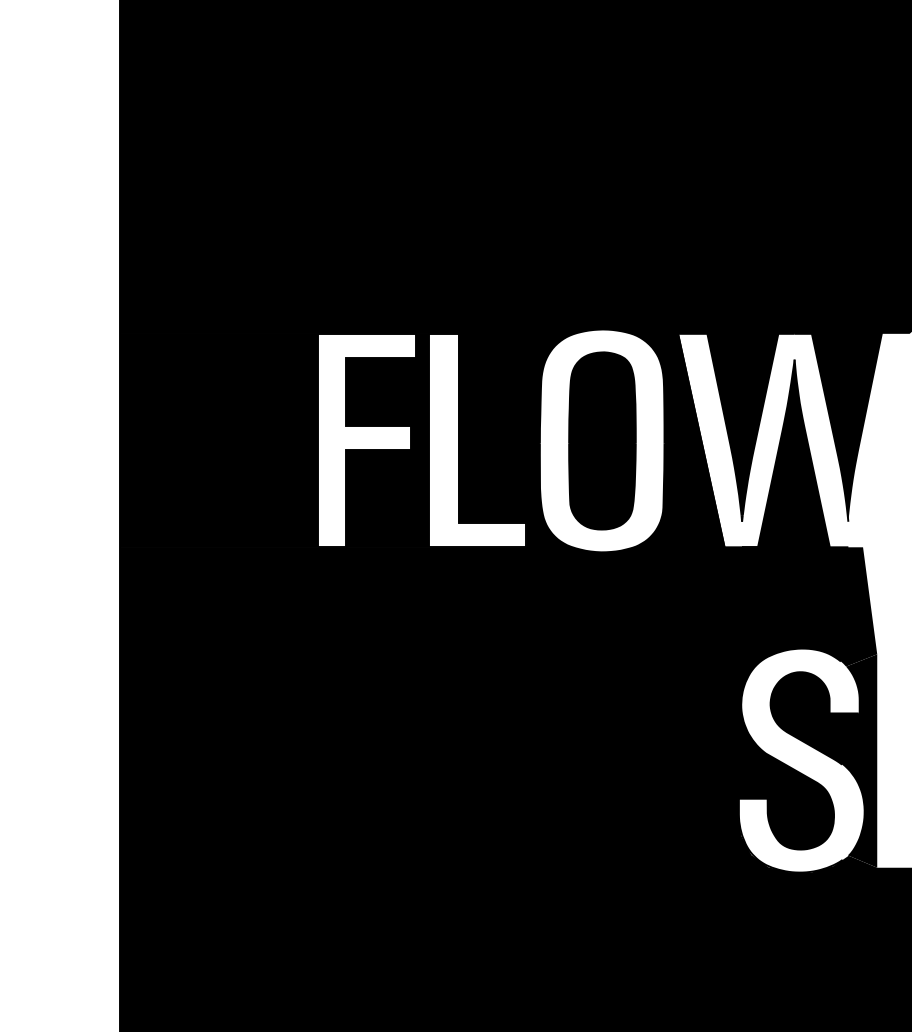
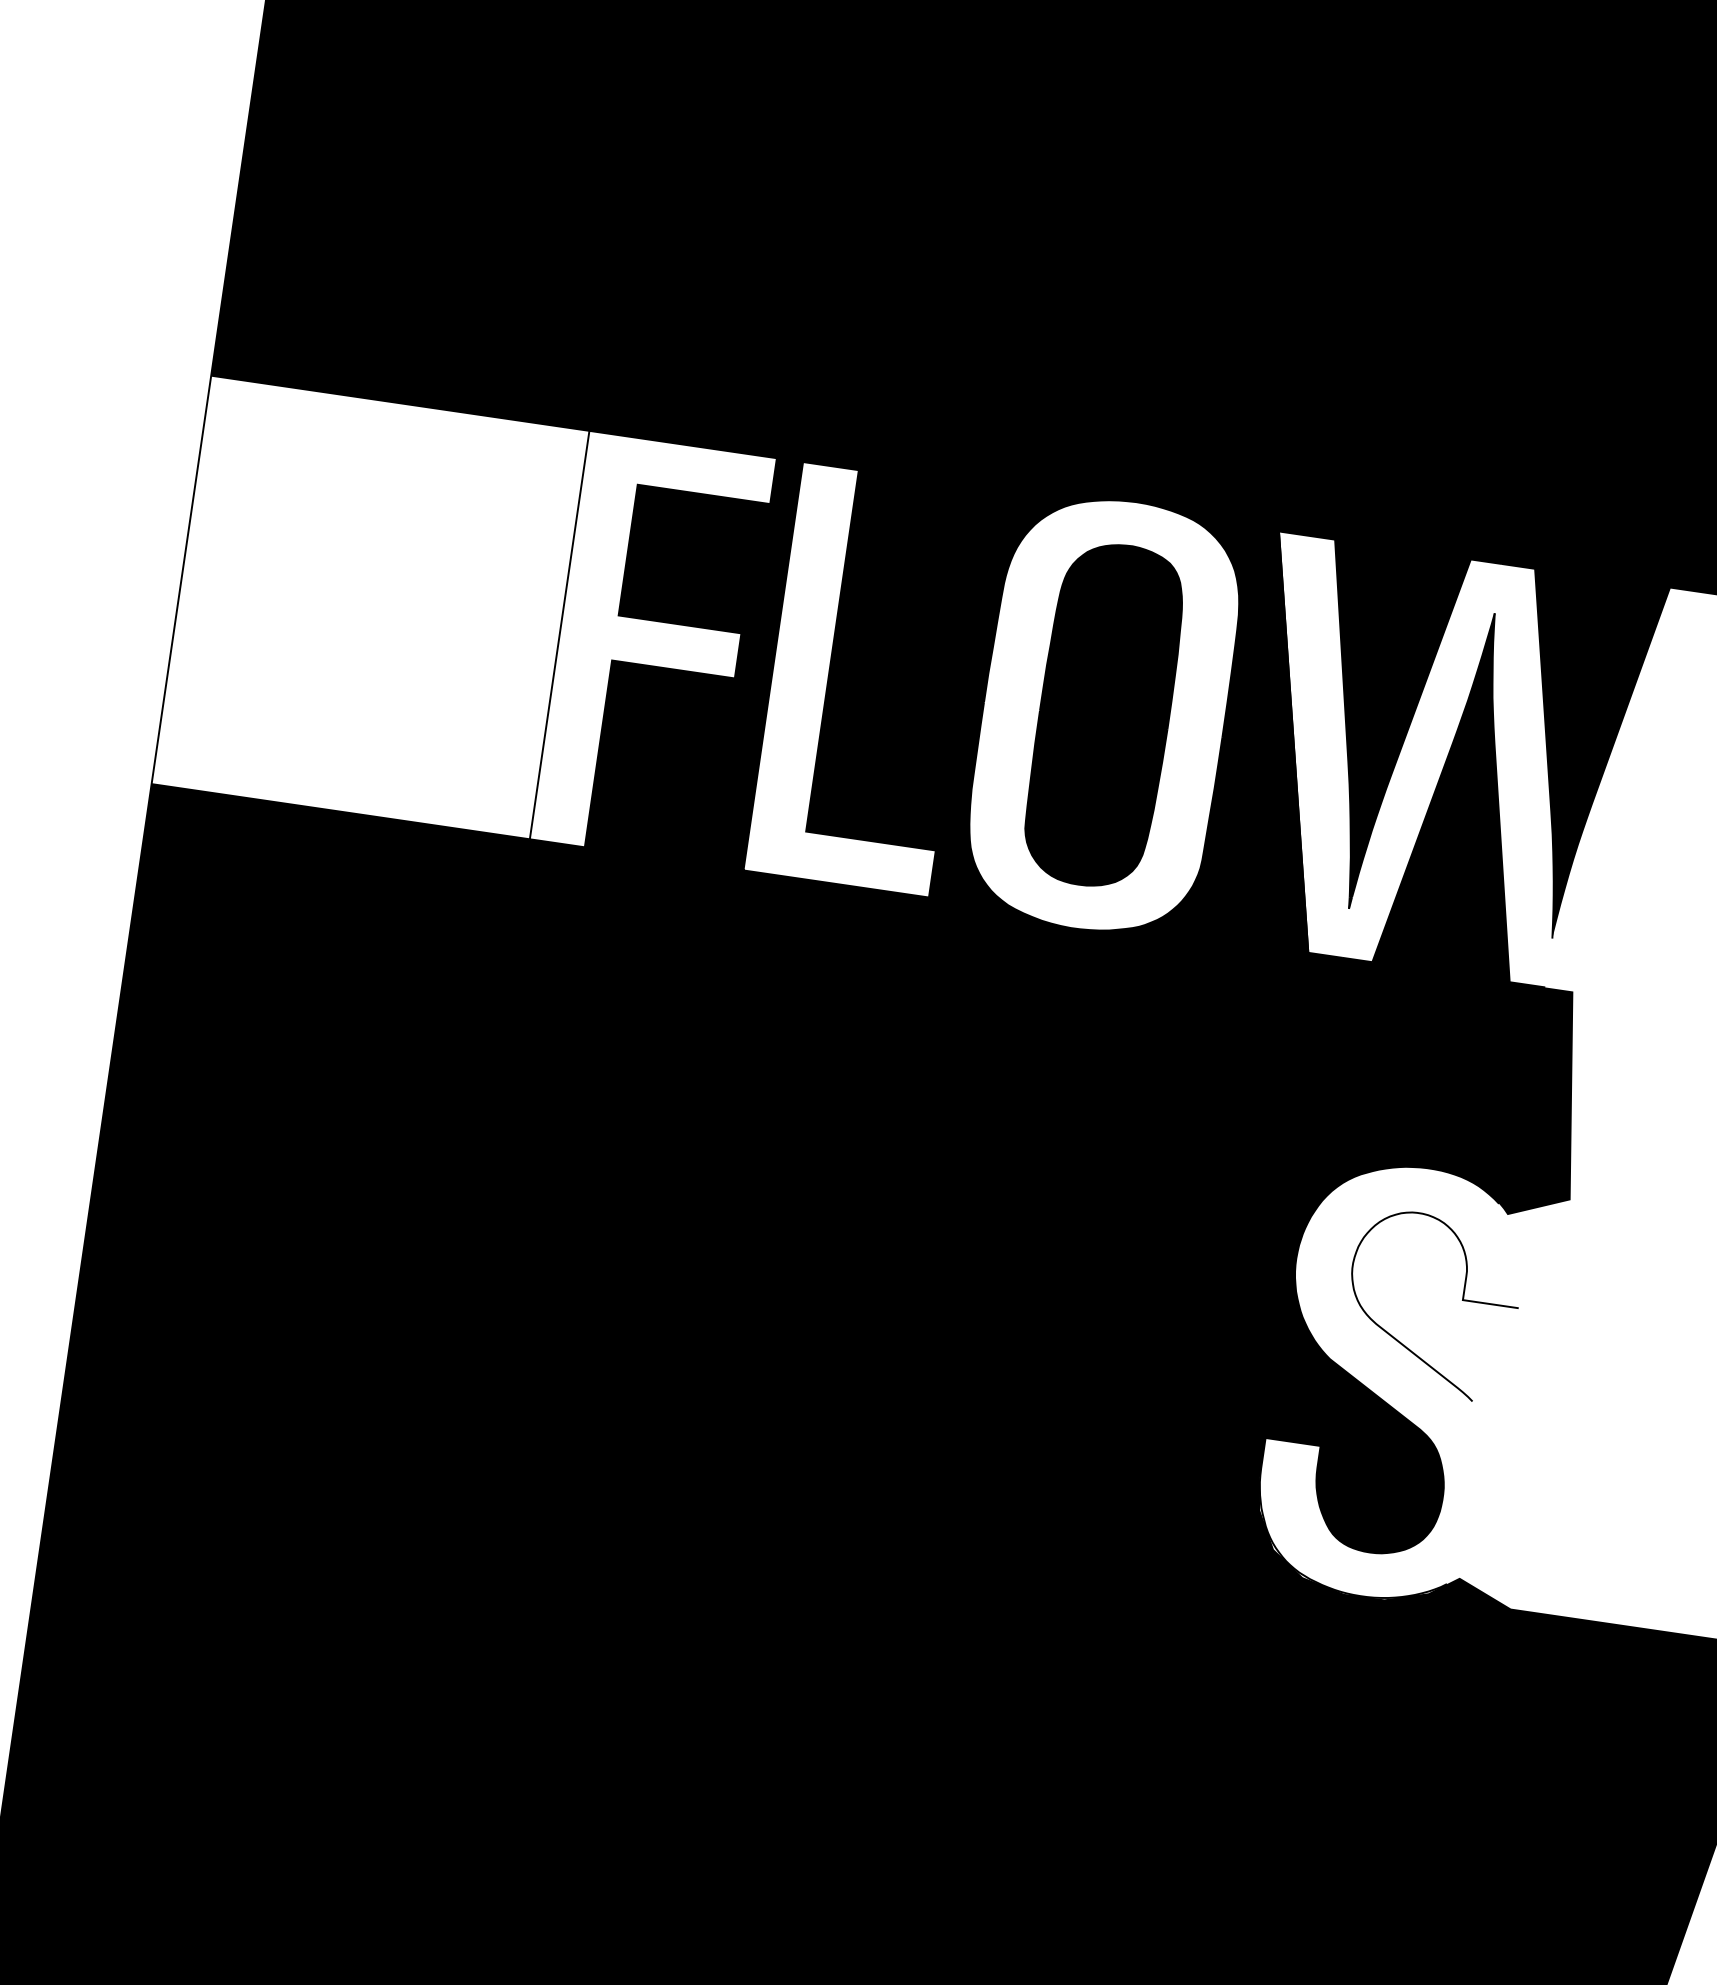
fill: (218, 440) -> (369, 607), removed
fill: (823, 760) -> (1438, 1388), removed

